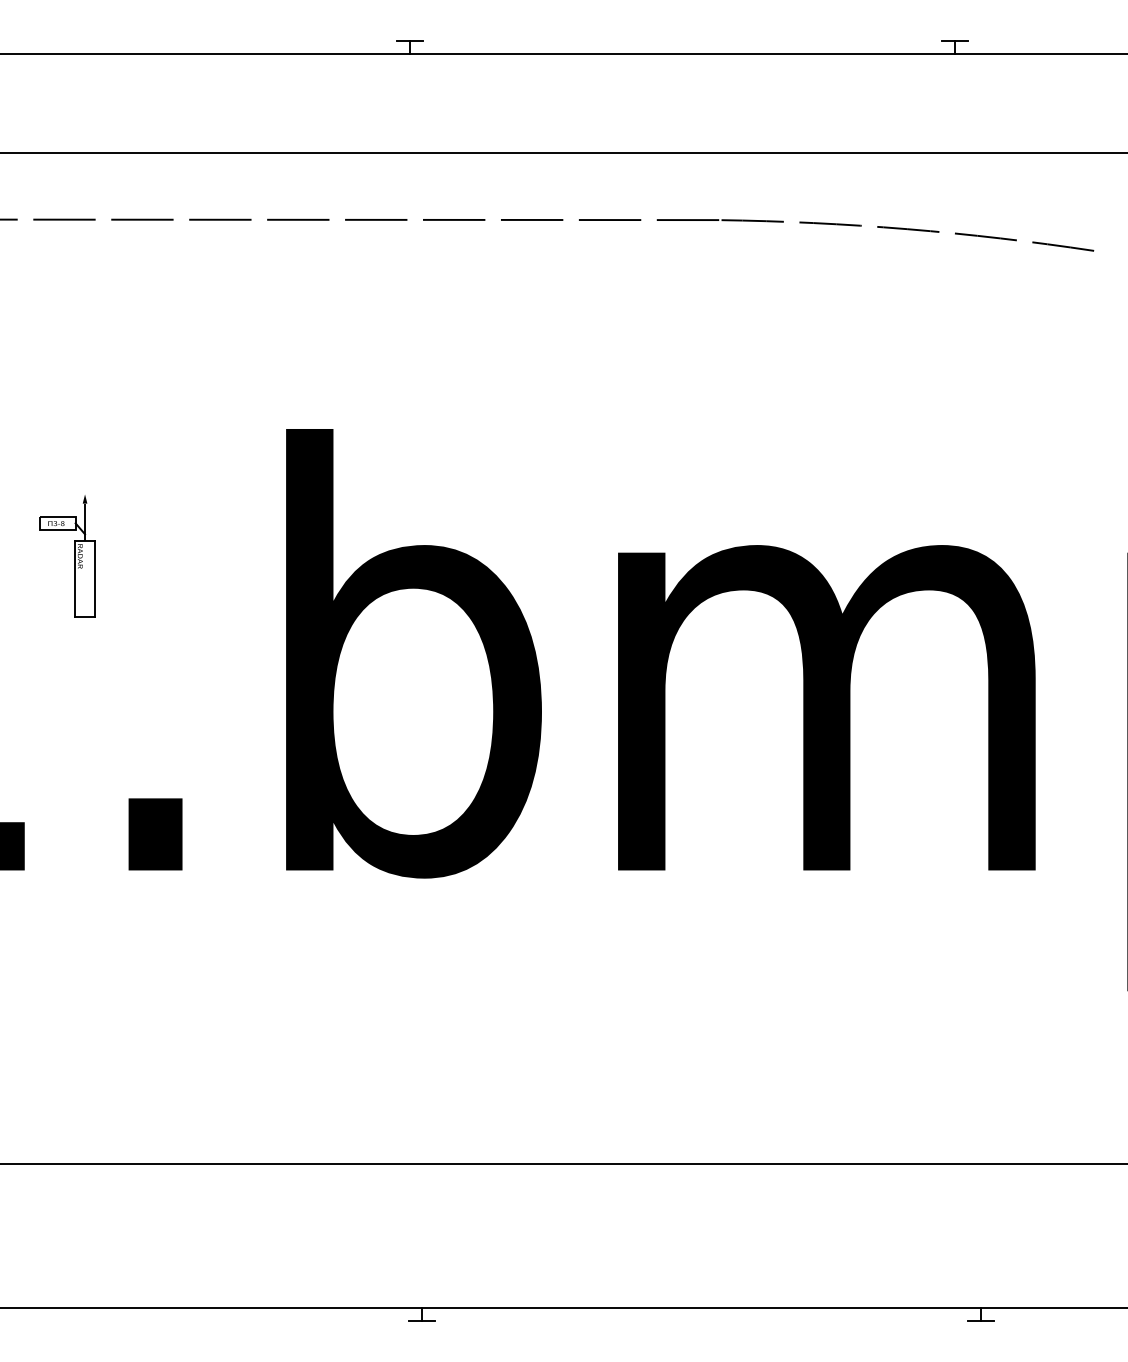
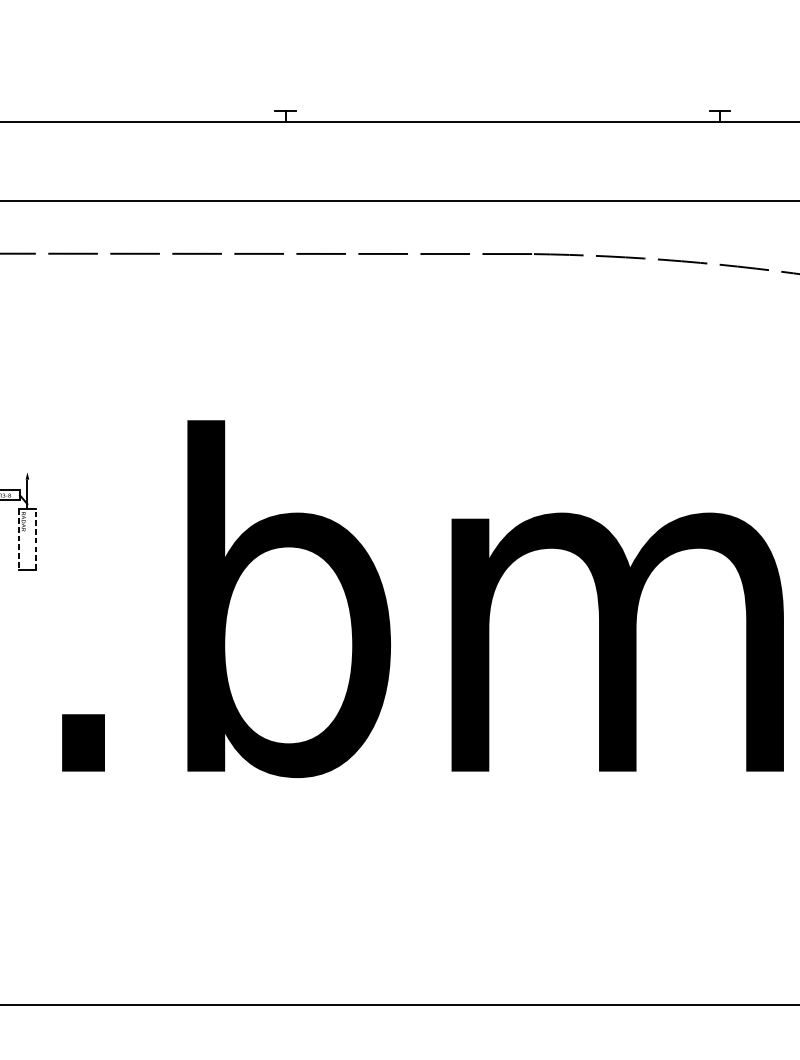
line: (74, 578) -> (19, 539), solid -> dashed
line: (95, 578) -> (35, 539), solid -> dashed

